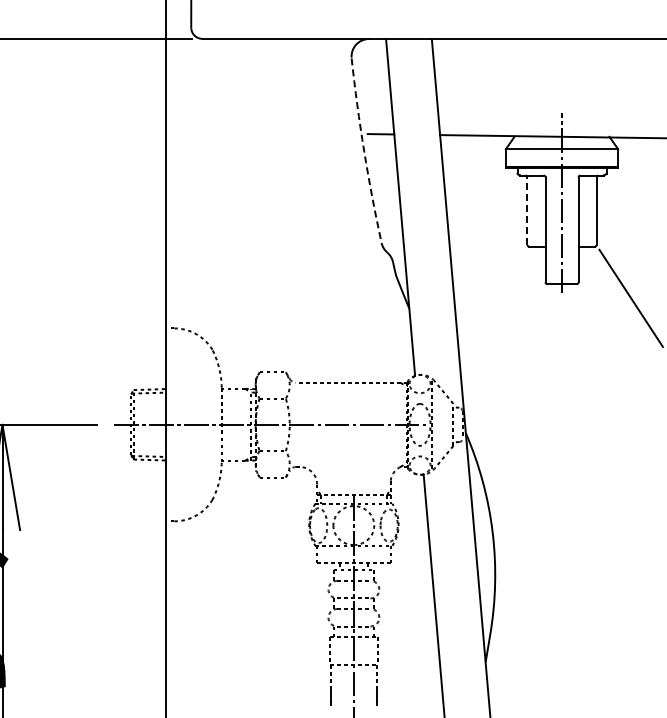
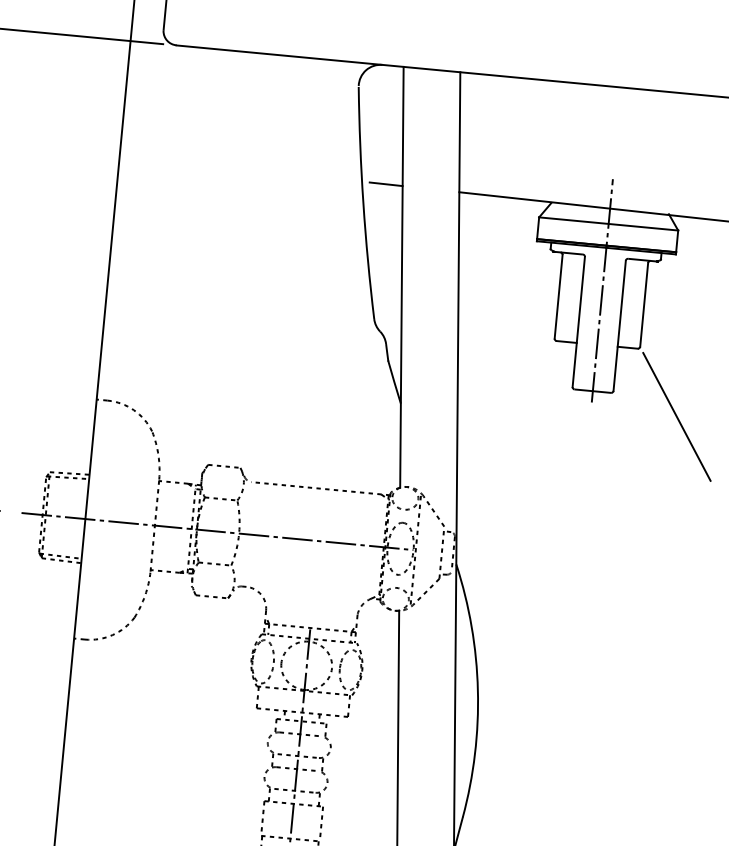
arc: (364, 151) -> (363, 203), dashed -> solid
line: (527, 211) -> (558, 297), dashed -> solid

